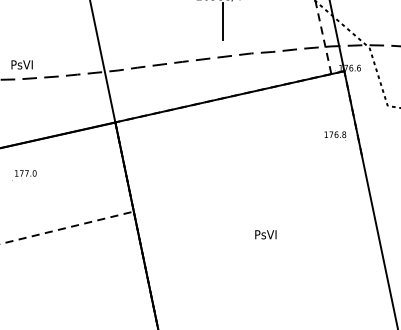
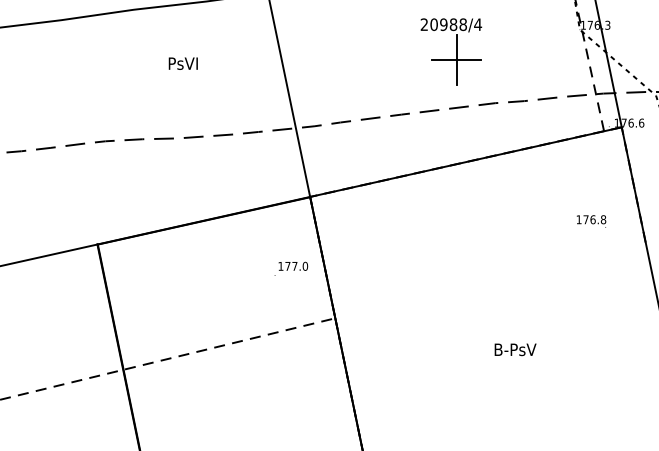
line: (222, 21) -> (456, 59), added
text: (21, 64) -> (182, 63), moved
text: (335, 136) -> (591, 221), moved
text: (24, 174) -> (291, 268), moved
text: (266, 234) -> (515, 349), PsVI -> B-PsV

